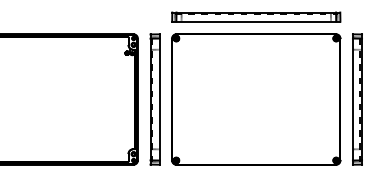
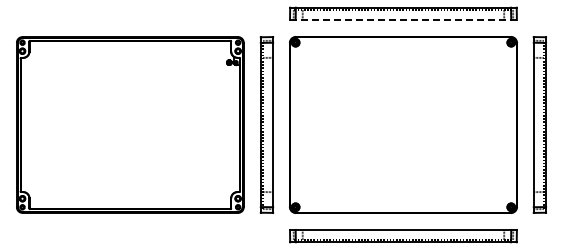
line: (256, 22) -> (403, 20), solid -> dashed

